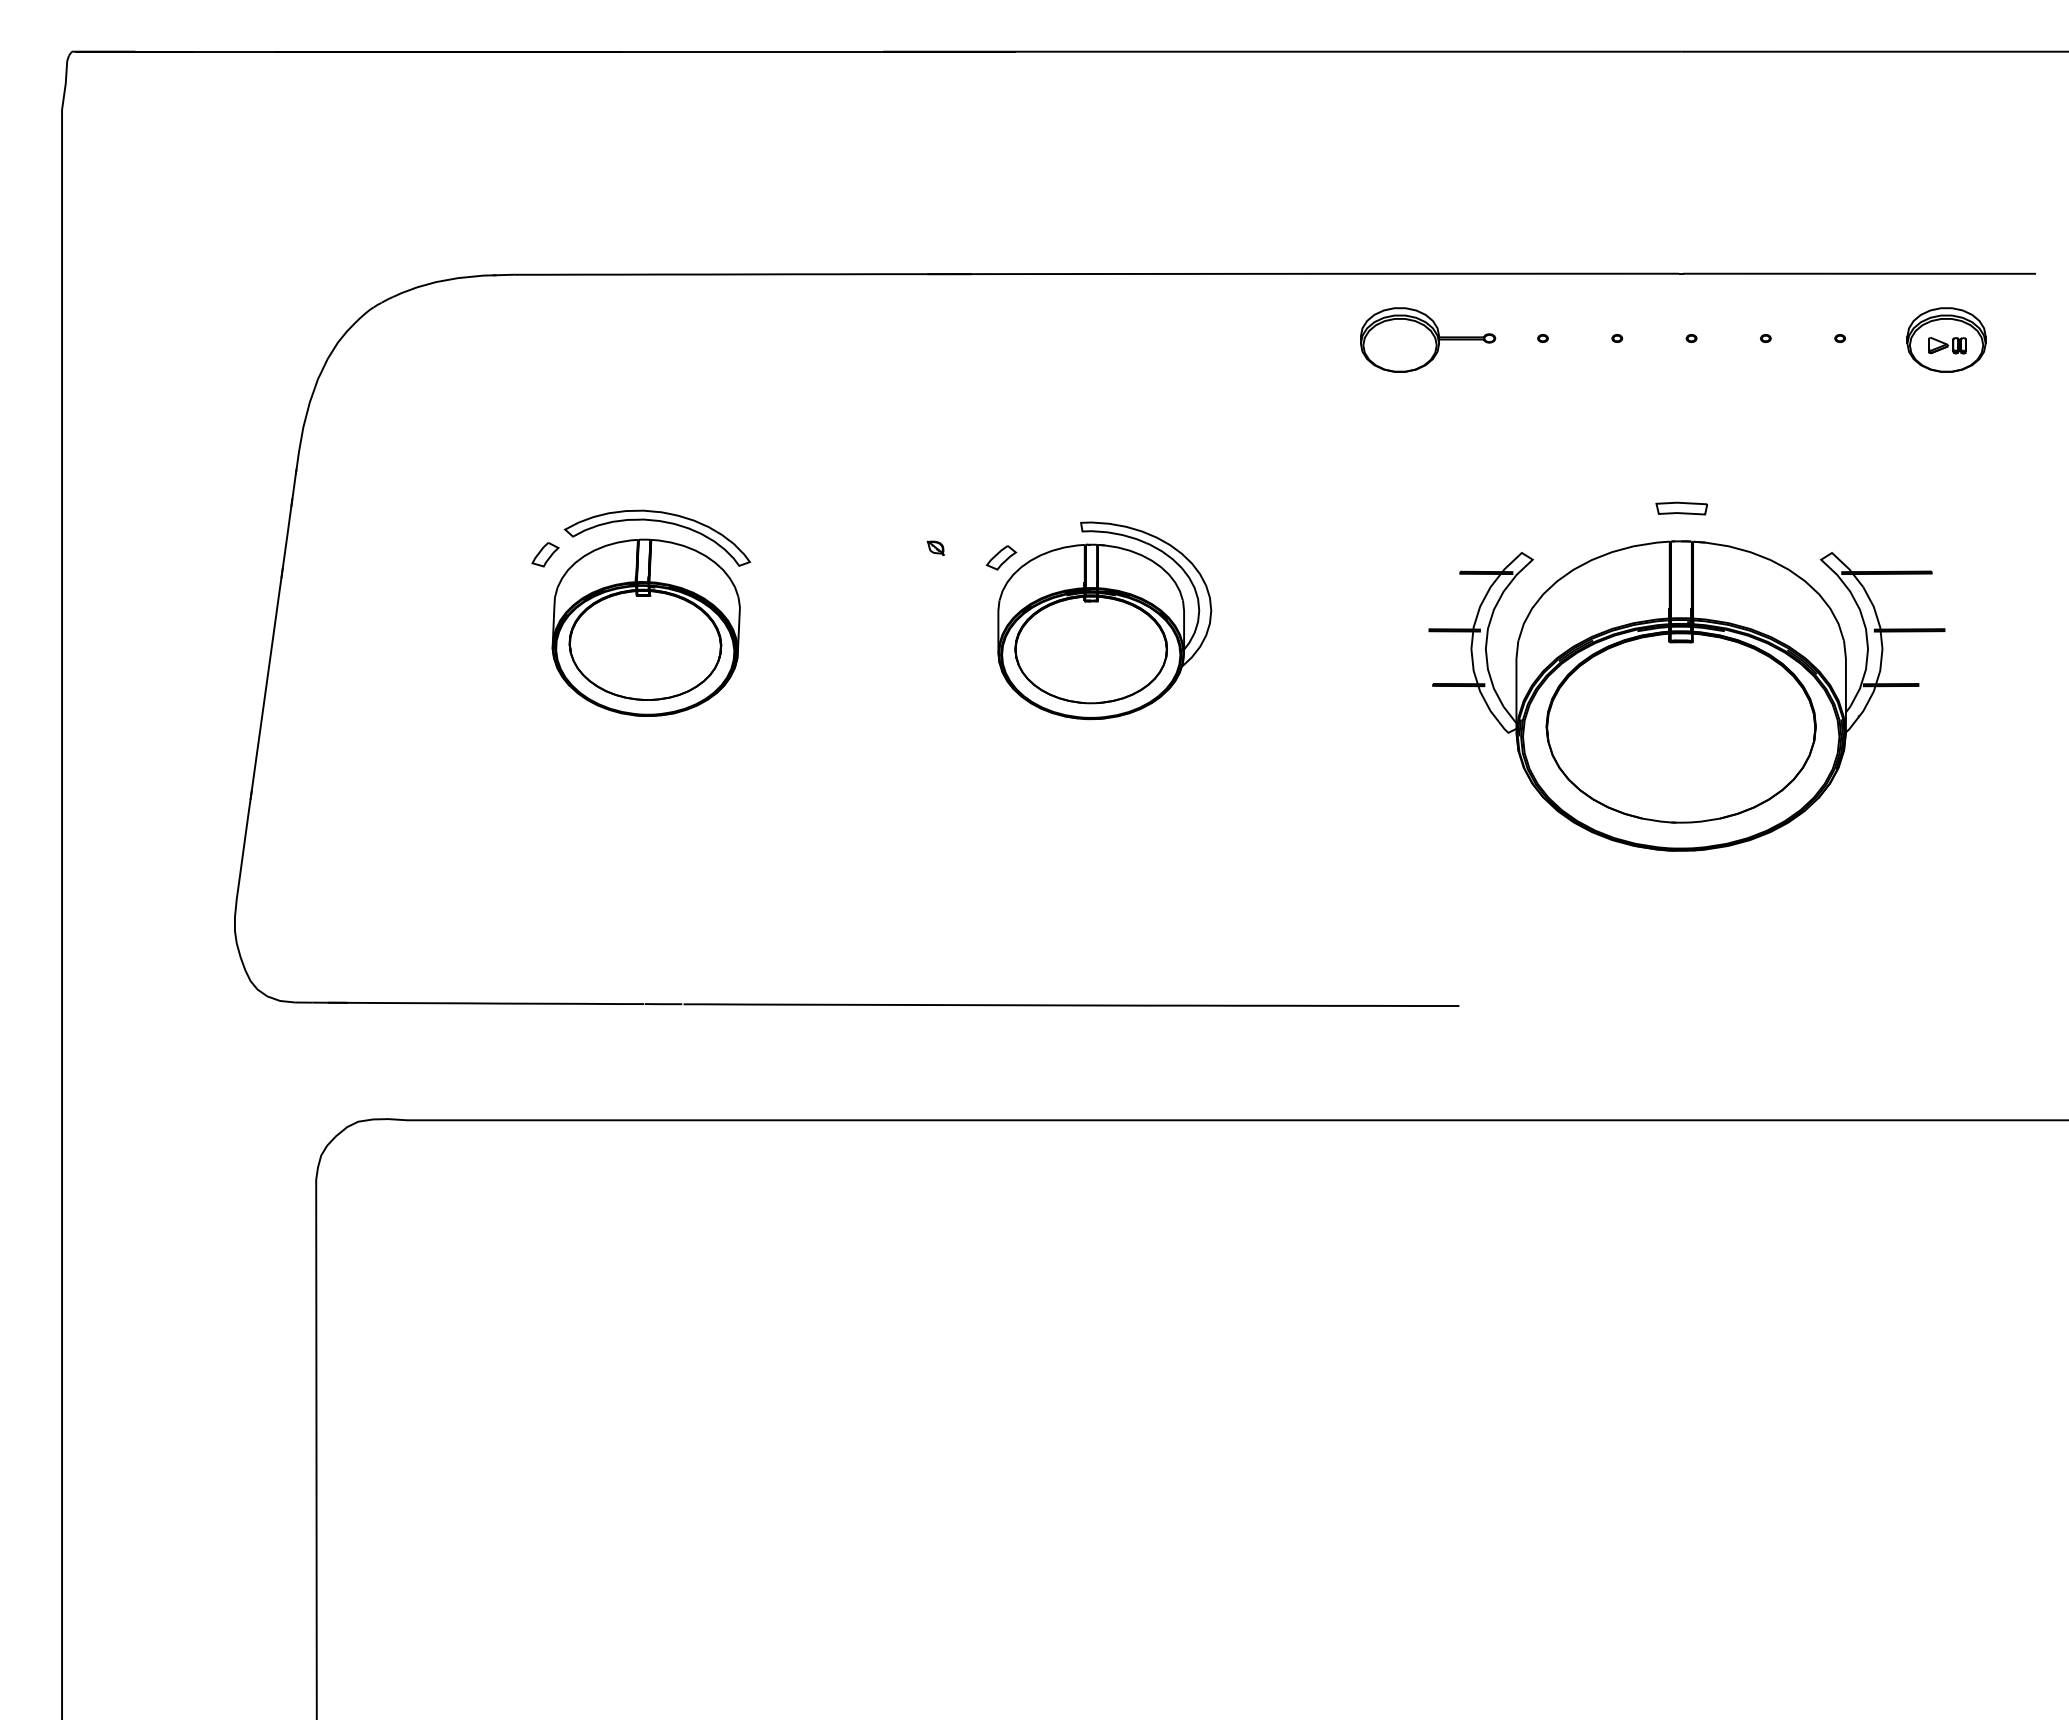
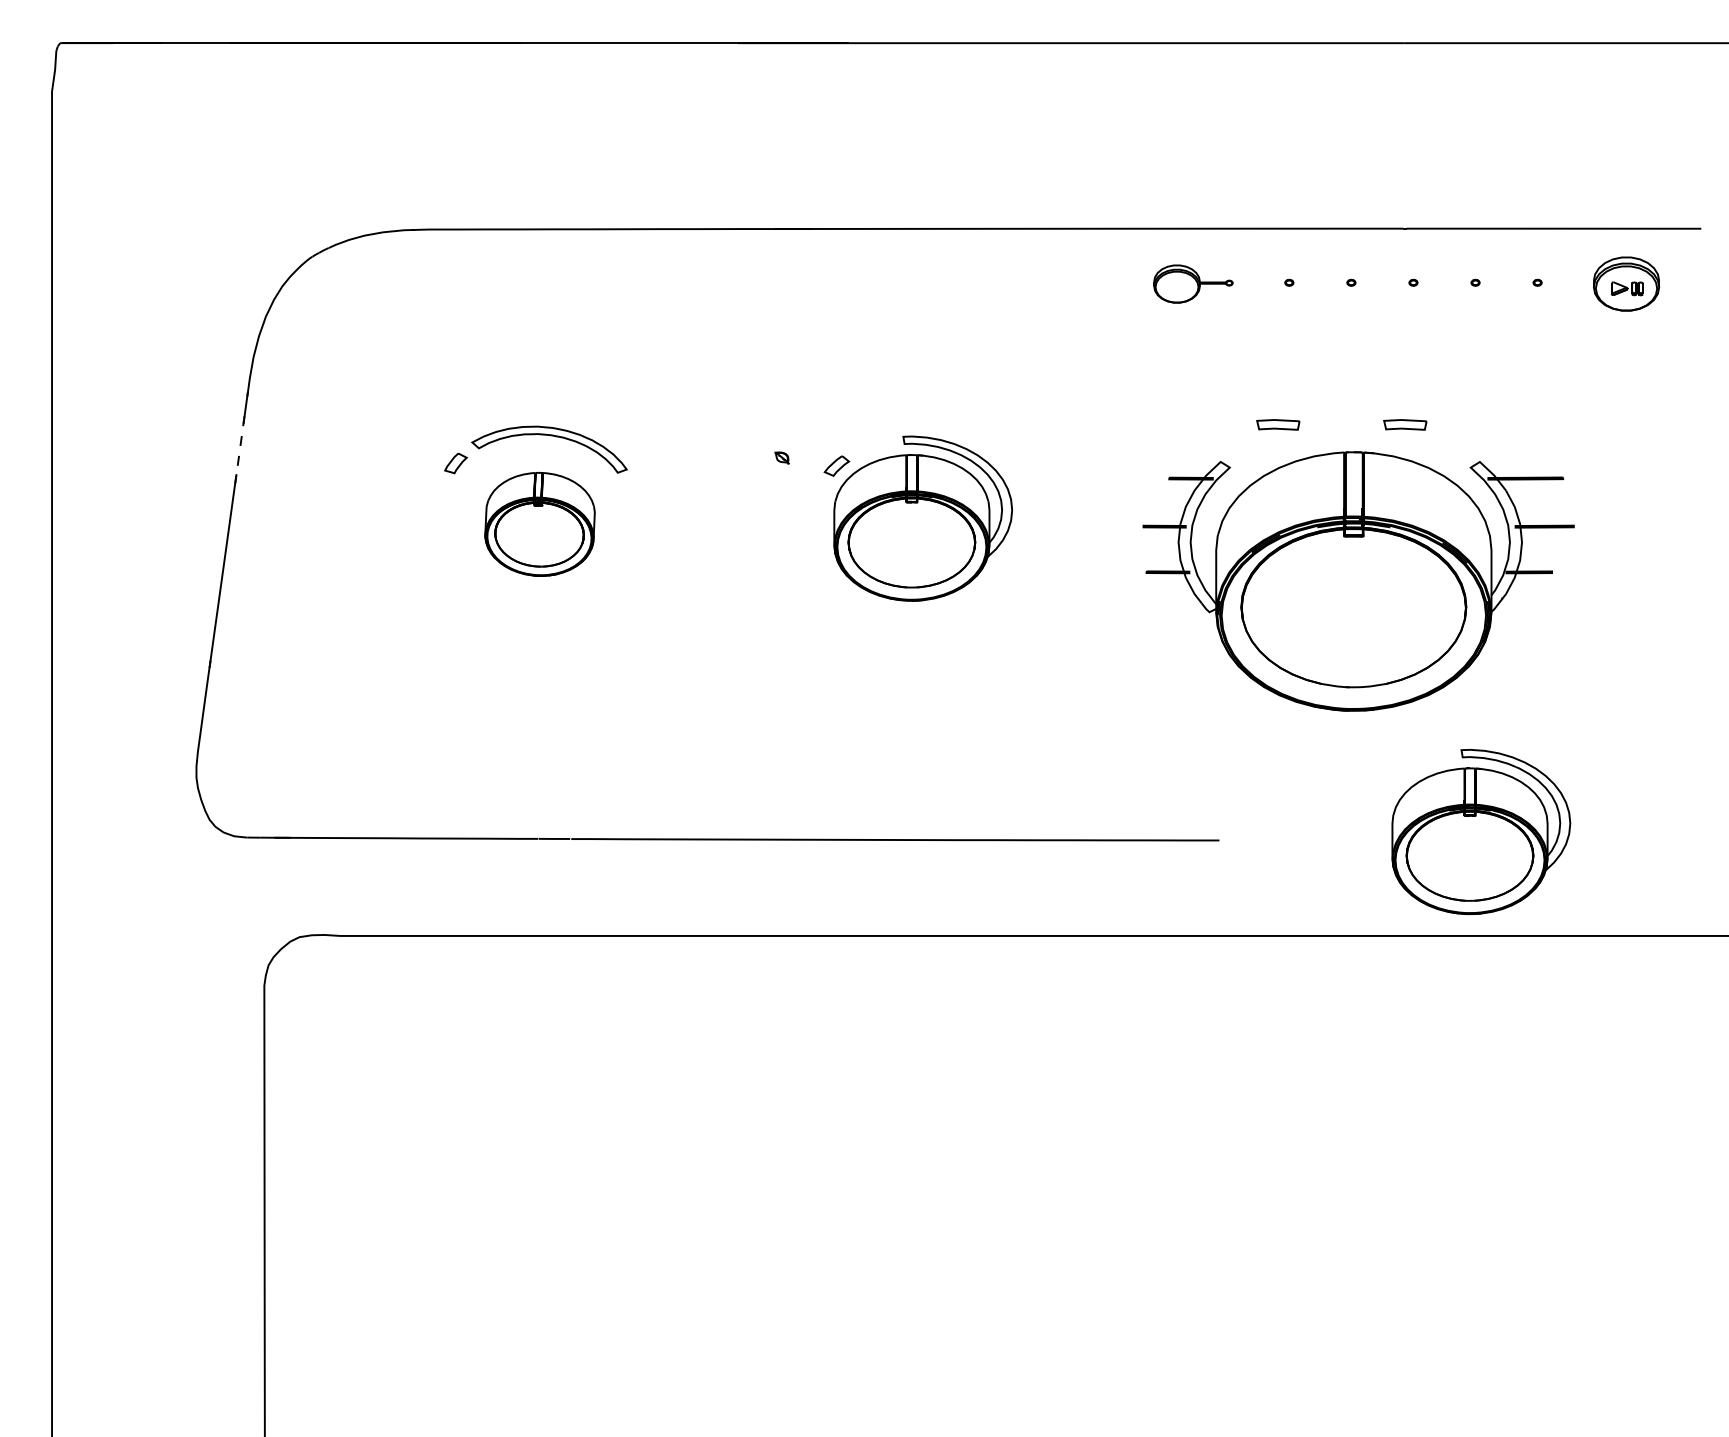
part: (1428, 339) -> (1193, 283), size x0.7
part: (1529, 508) -> (1278, 424), added
line: (287, 537) -> (240, 449), solid -> dashed
part: (645, 627) -> (539, 524), size x0.7
part: (1686, 695) -> (1358, 581), moved
part: (1772, 995) -> (1481, 831), added

